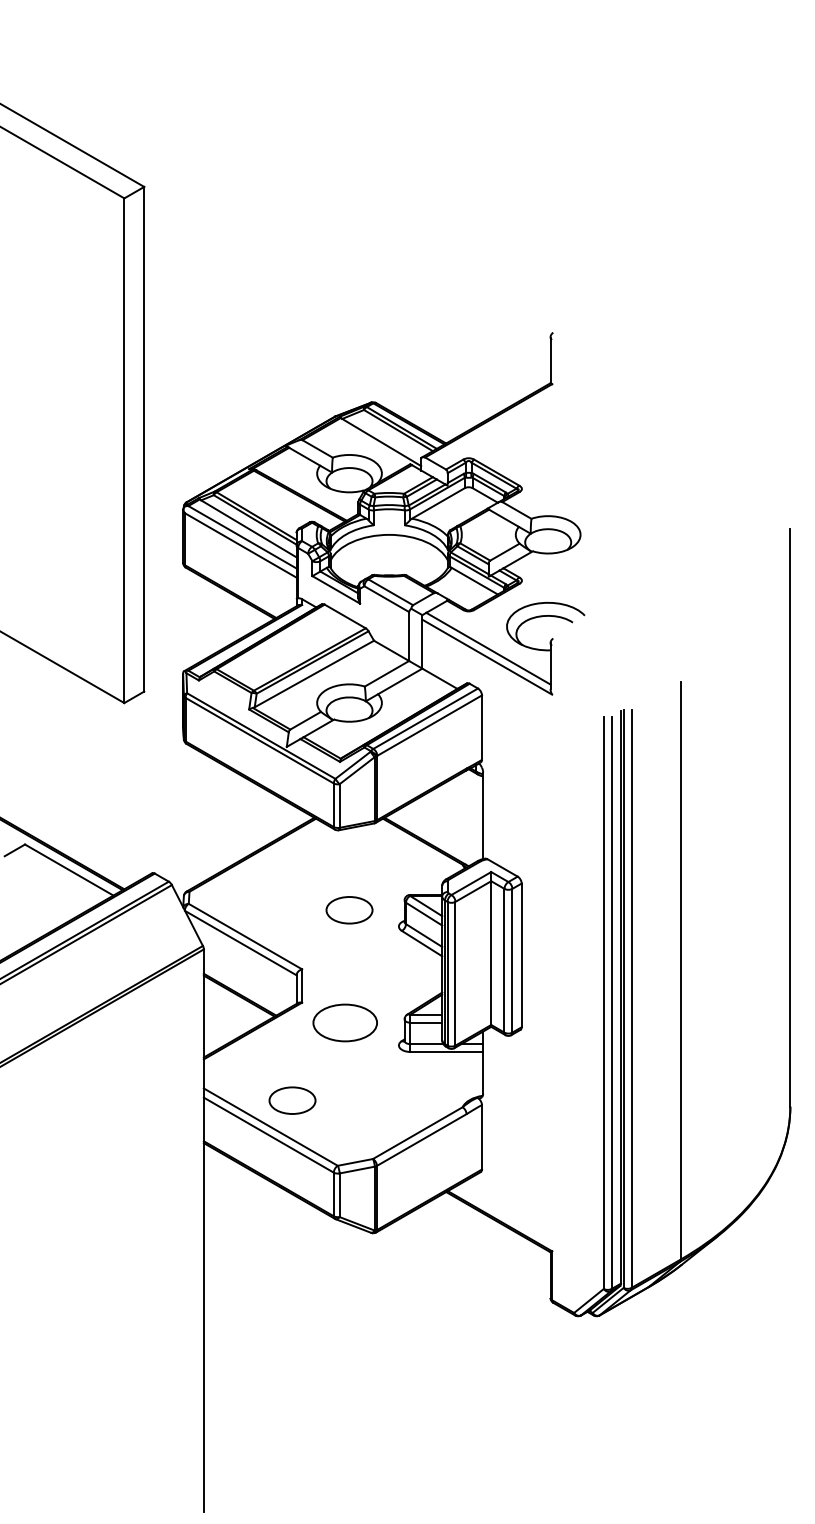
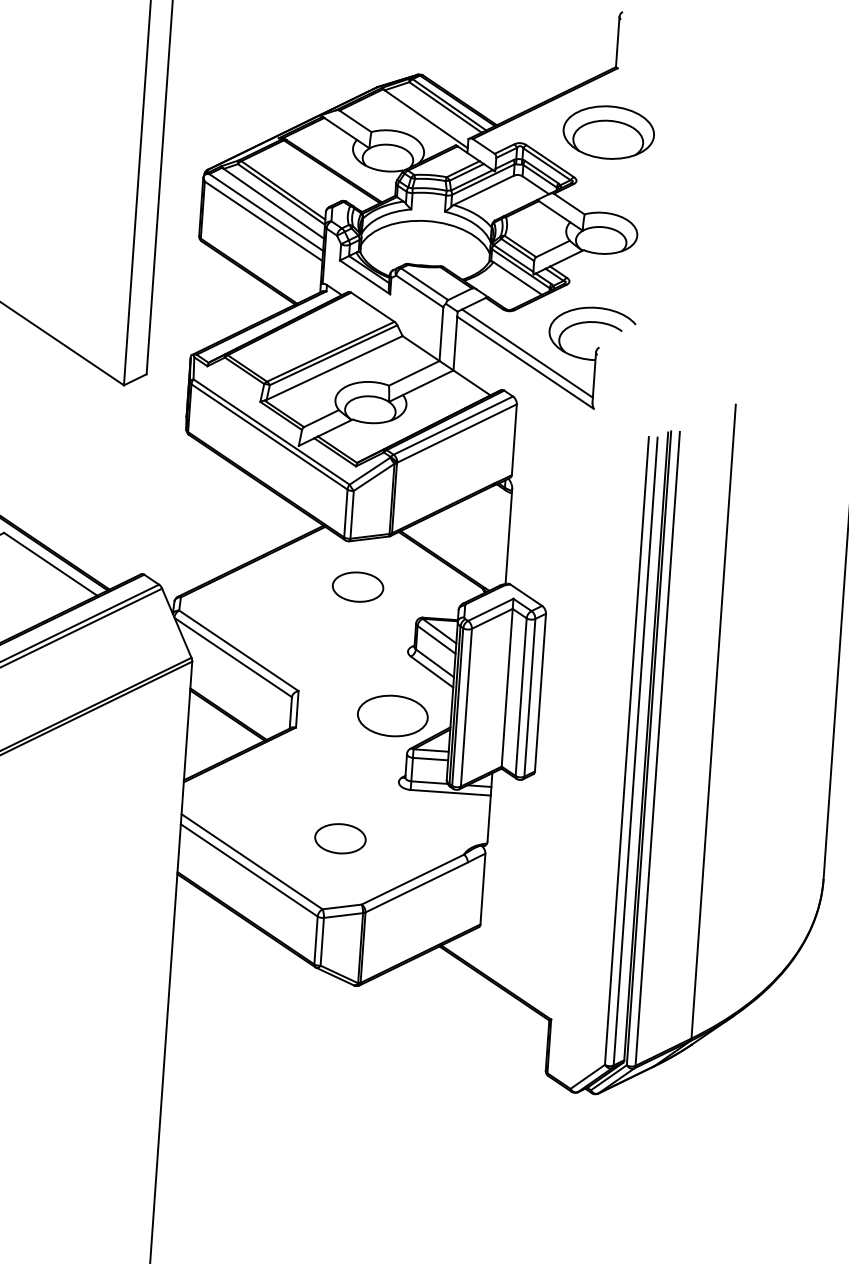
part: (548, 442) -> (609, 132), added
part: (349, 910) -> (358, 587), moved
part: (344, 1022) -> (392, 715), moved
part: (292, 1100) -> (340, 838), moved

